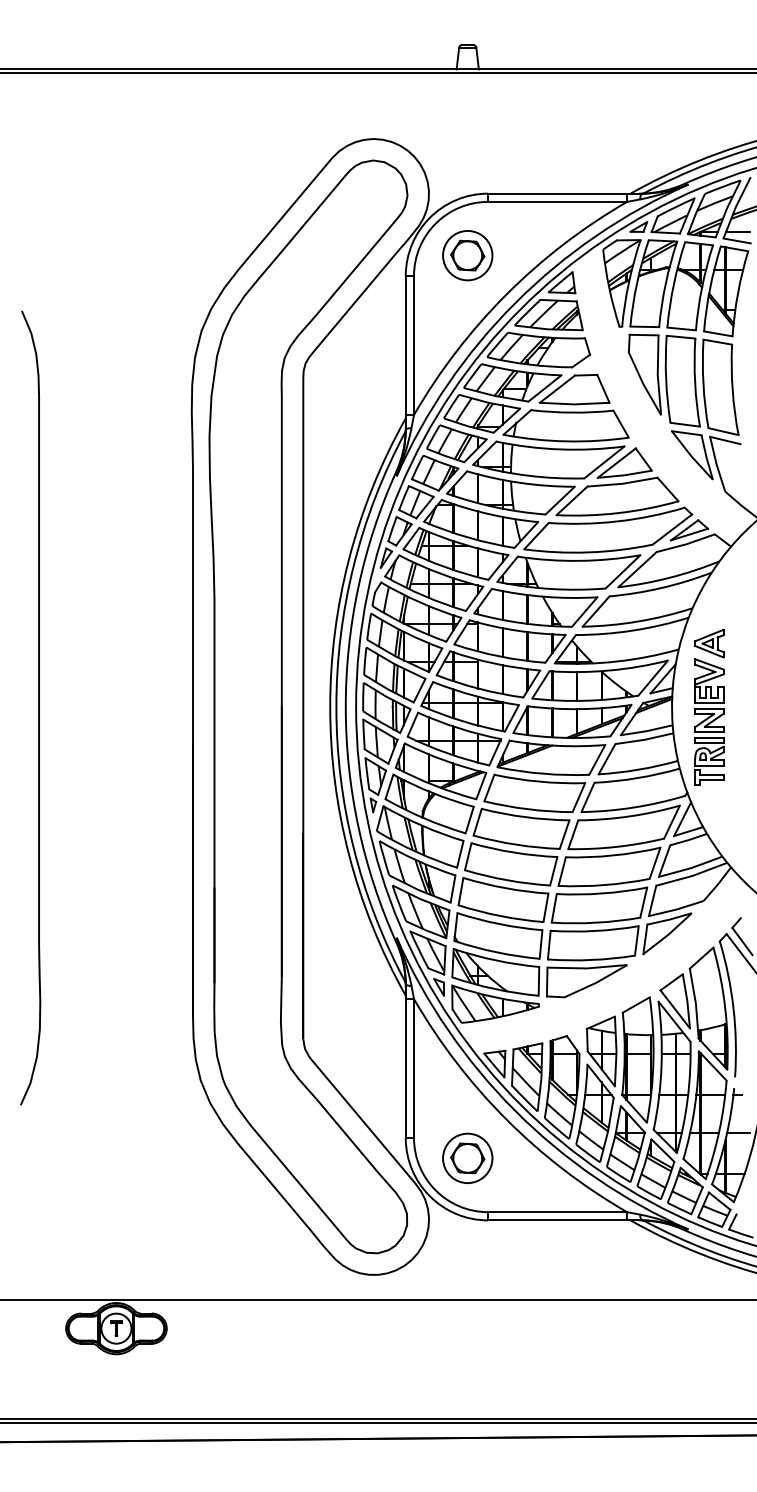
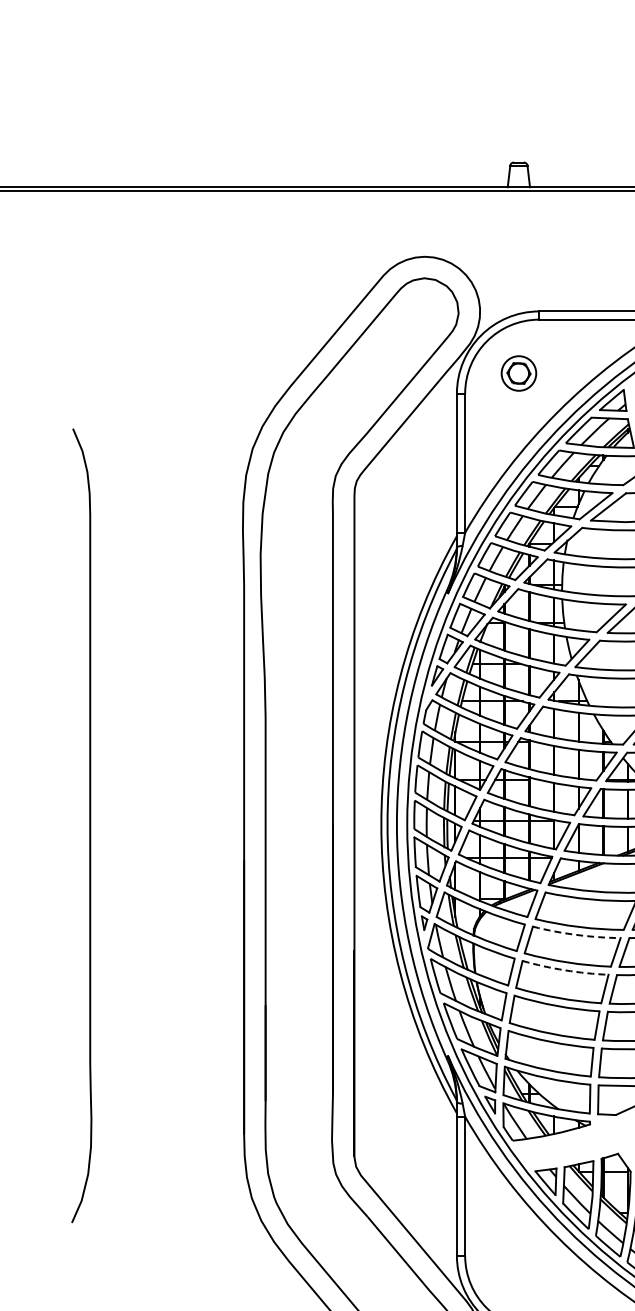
part: (467, 255) -> (518, 373), size x0.7
arc: (525, 817) -> (576, 935), solid -> dashed
arc: (514, 852) -> (565, 970), solid -> dashed
part: (467, 1157) -> (518, 1275), removed

